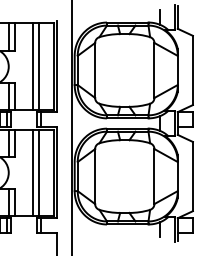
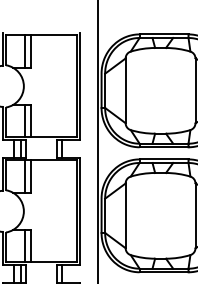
line: (33, 66) -> (53, 86), removed
line: (38, 66) -> (58, 86), removed
line: (33, 172) -> (53, 211), removed
line: (38, 172) -> (58, 211), removed

